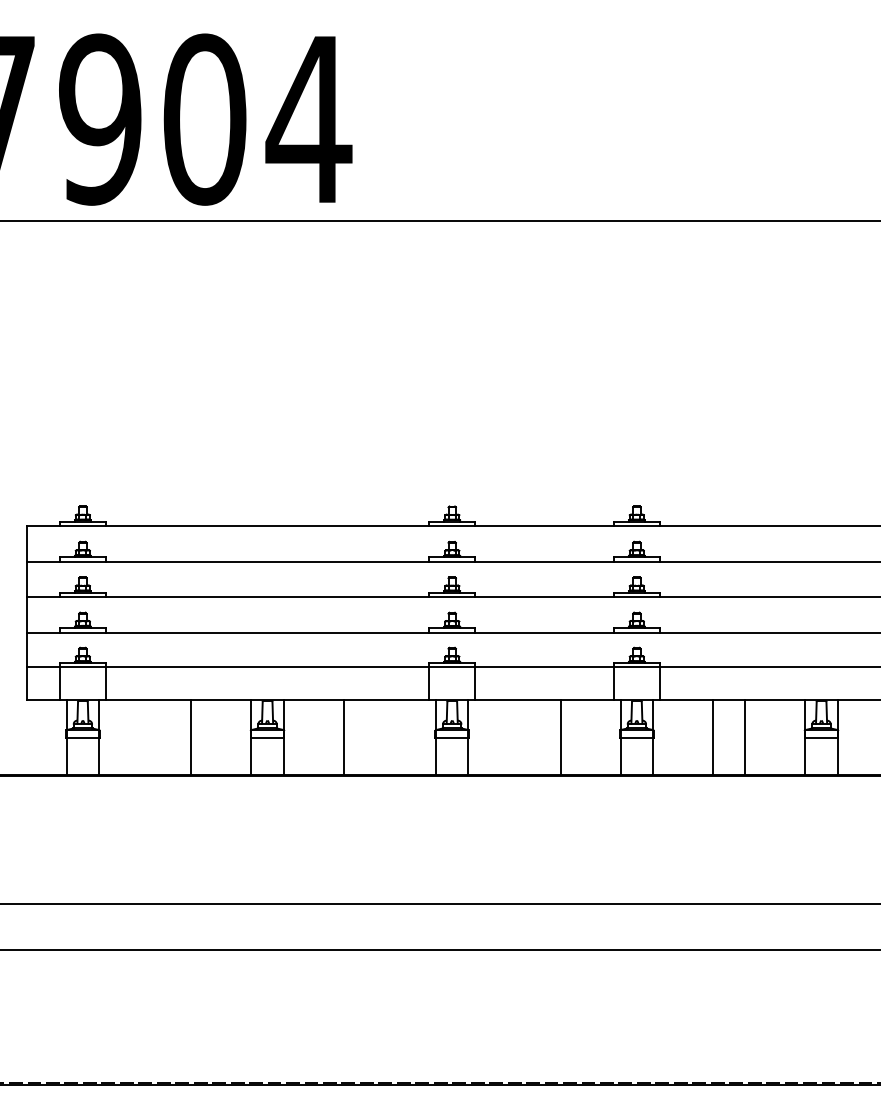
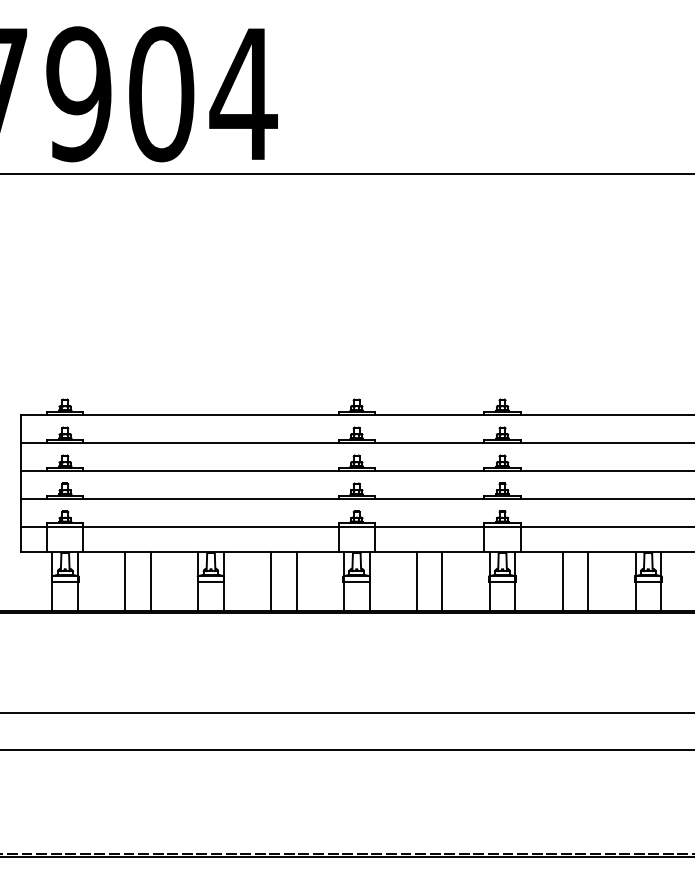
line: (159, 736) -> (125, 581), added
line: (376, 736) -> (296, 581), added
line: (528, 736) -> (416, 581), added

